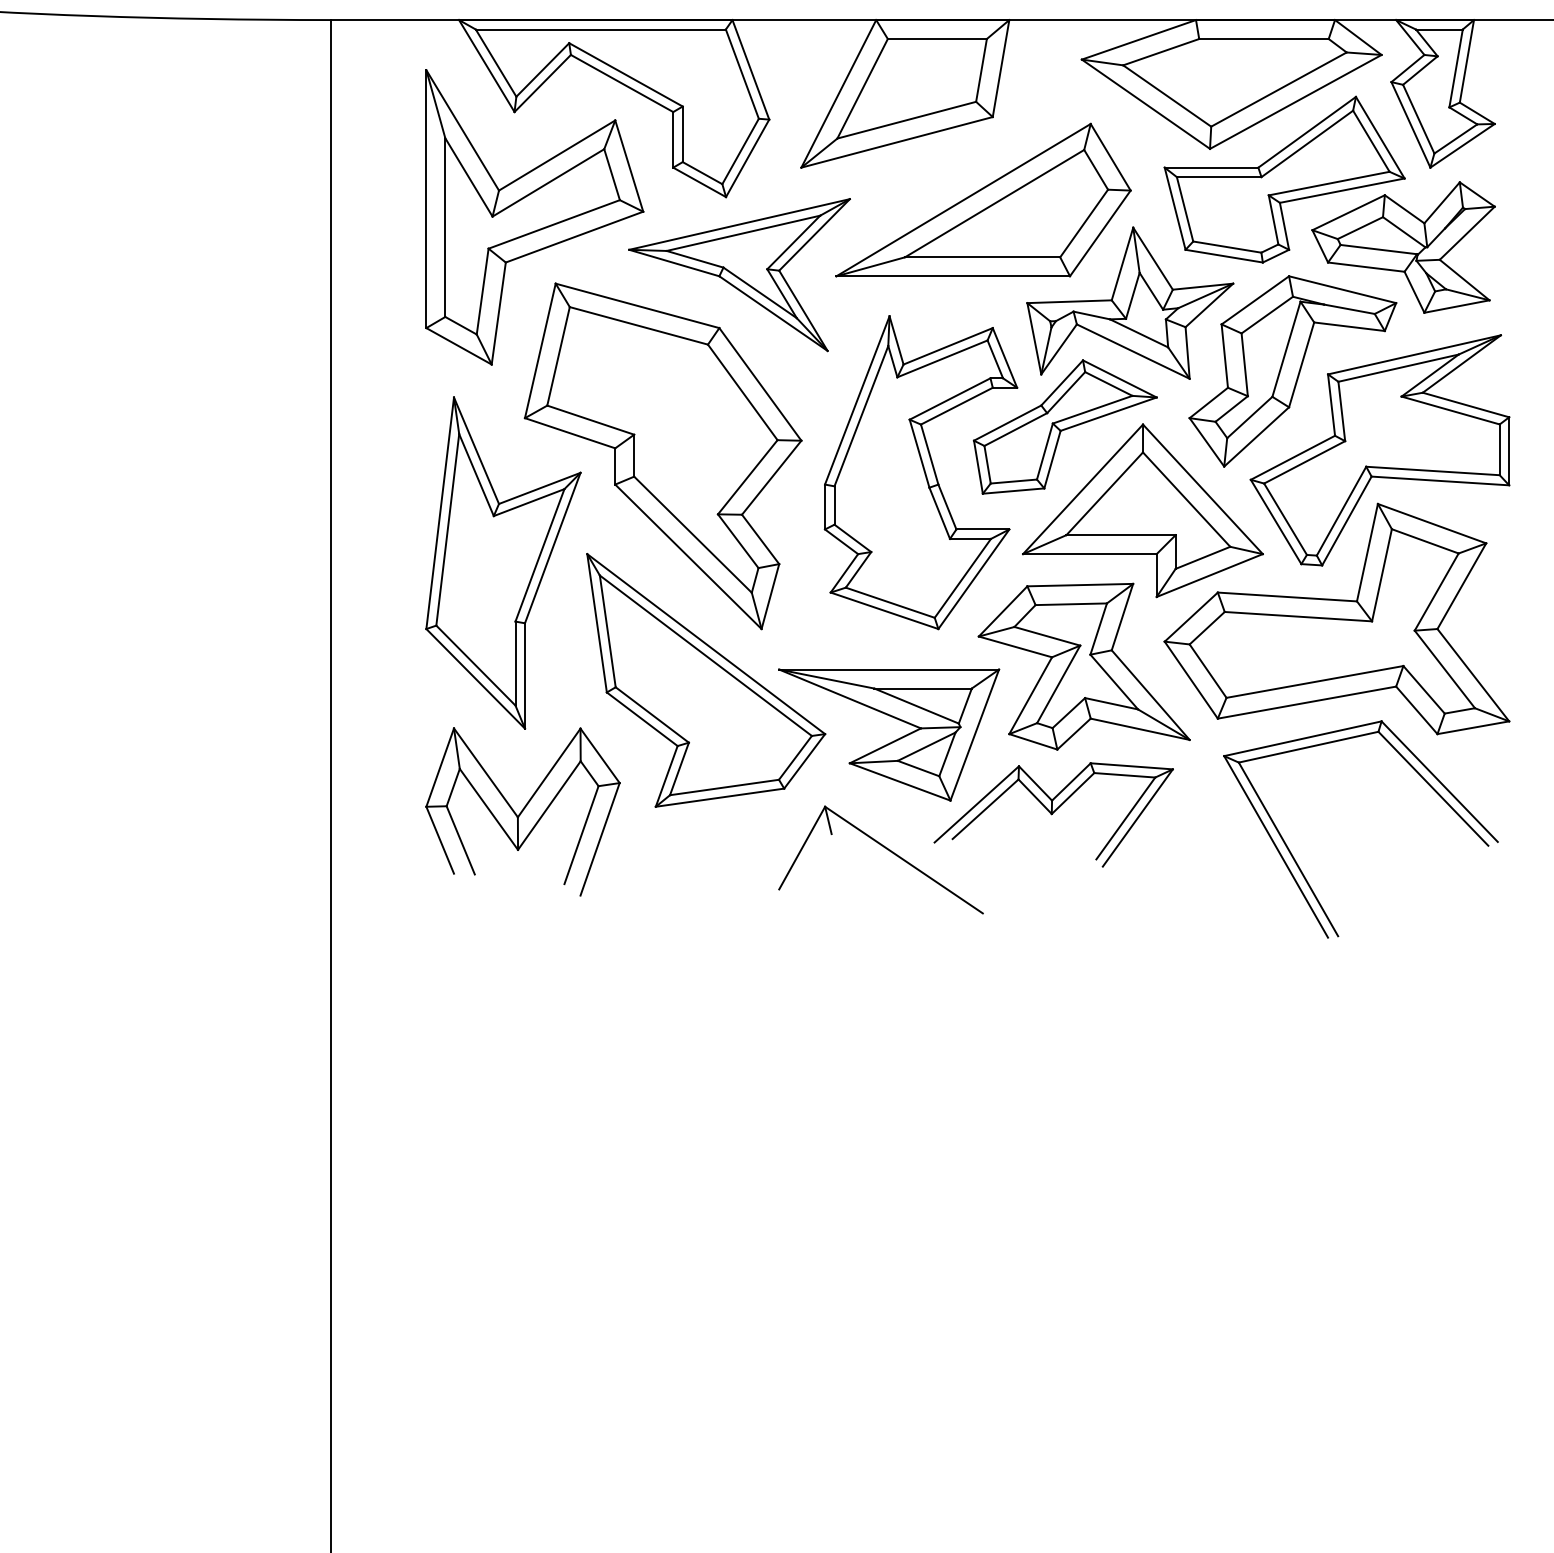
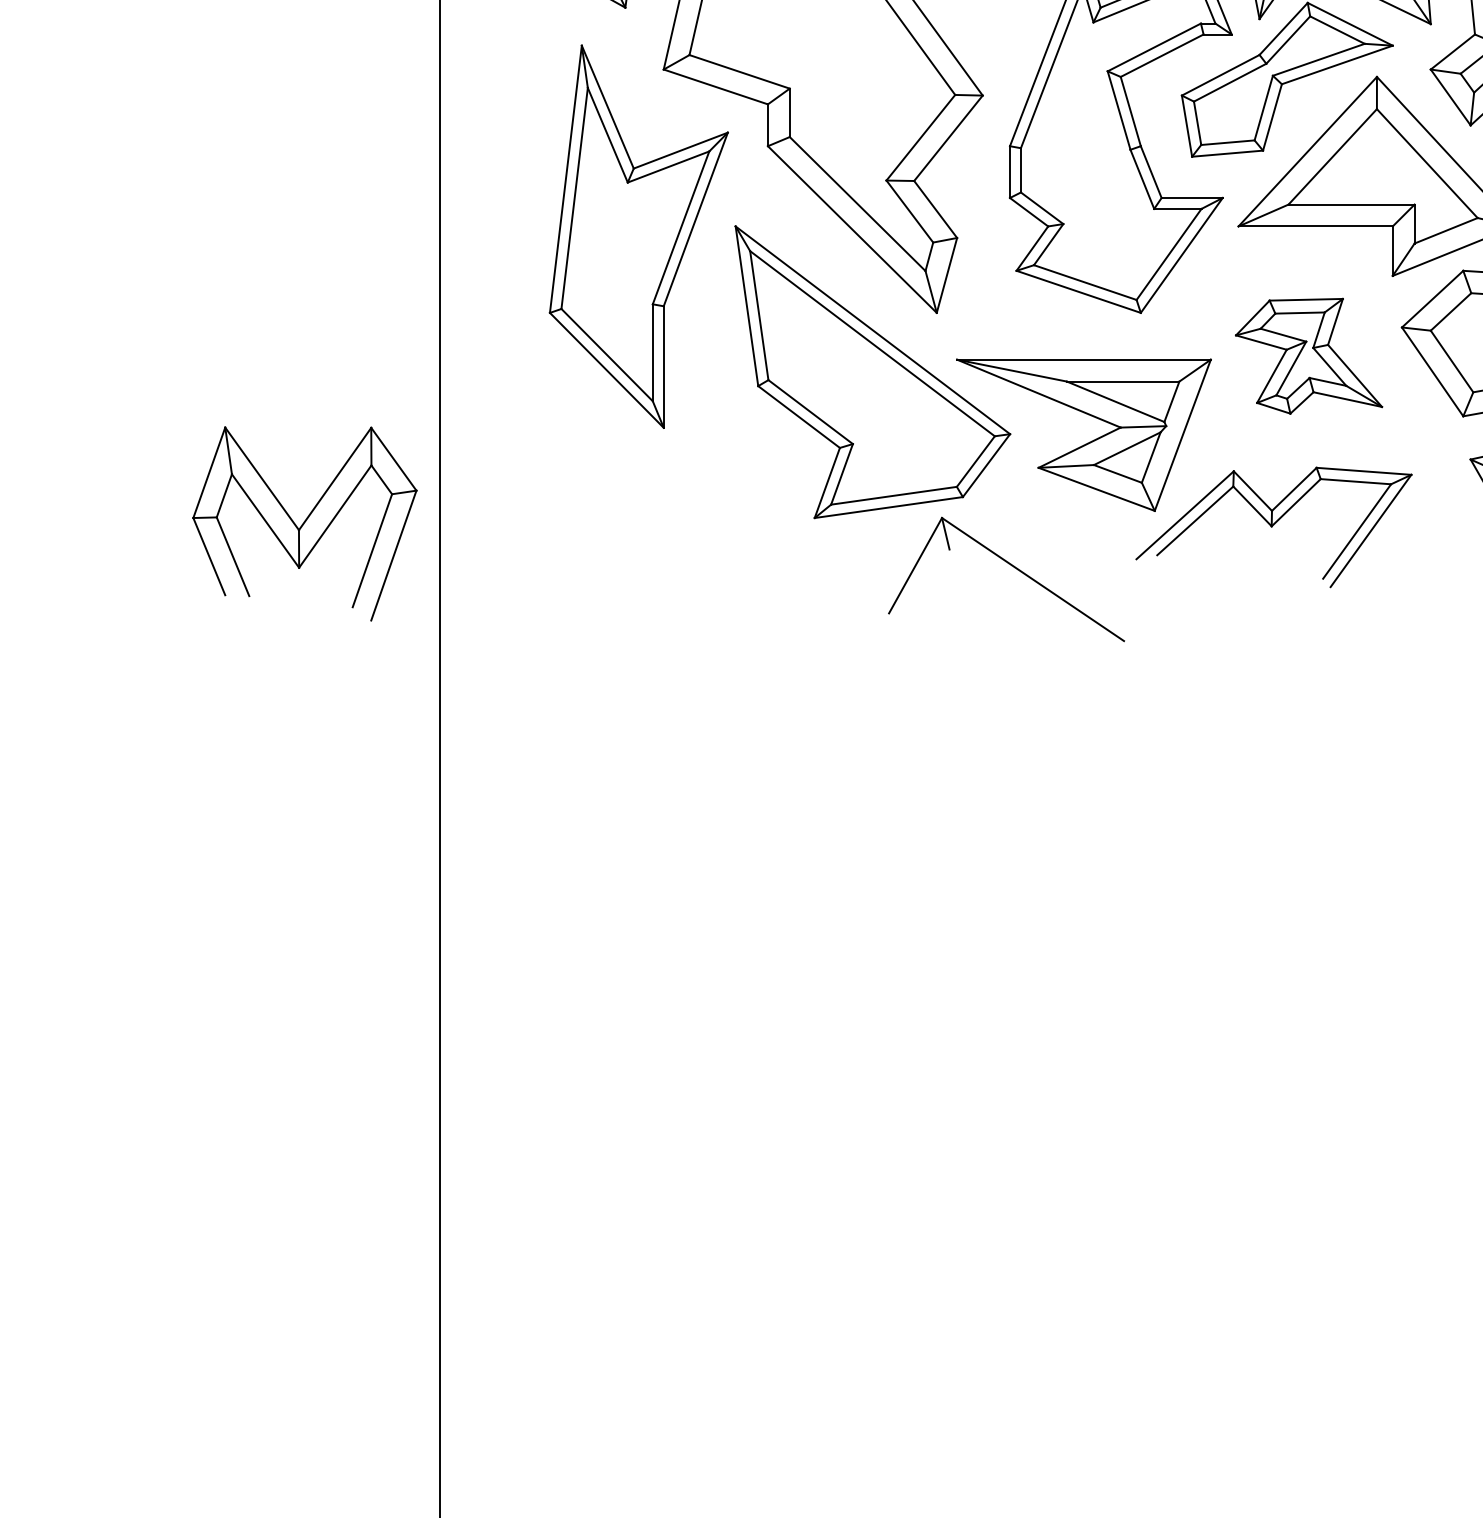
part: (1083, 666) -> (1308, 356), size x0.6
part: (522, 811) -> (304, 523), moved
part: (887, 850) -> (1014, 568), moved

